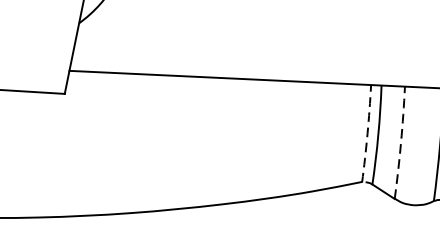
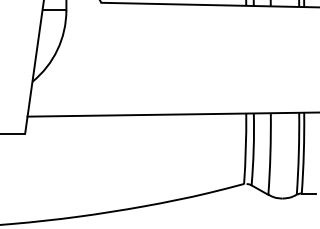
arc: (367, 133) -> (245, 148), dashed -> solid
arc: (401, 143) -> (270, 154), dashed -> solid

